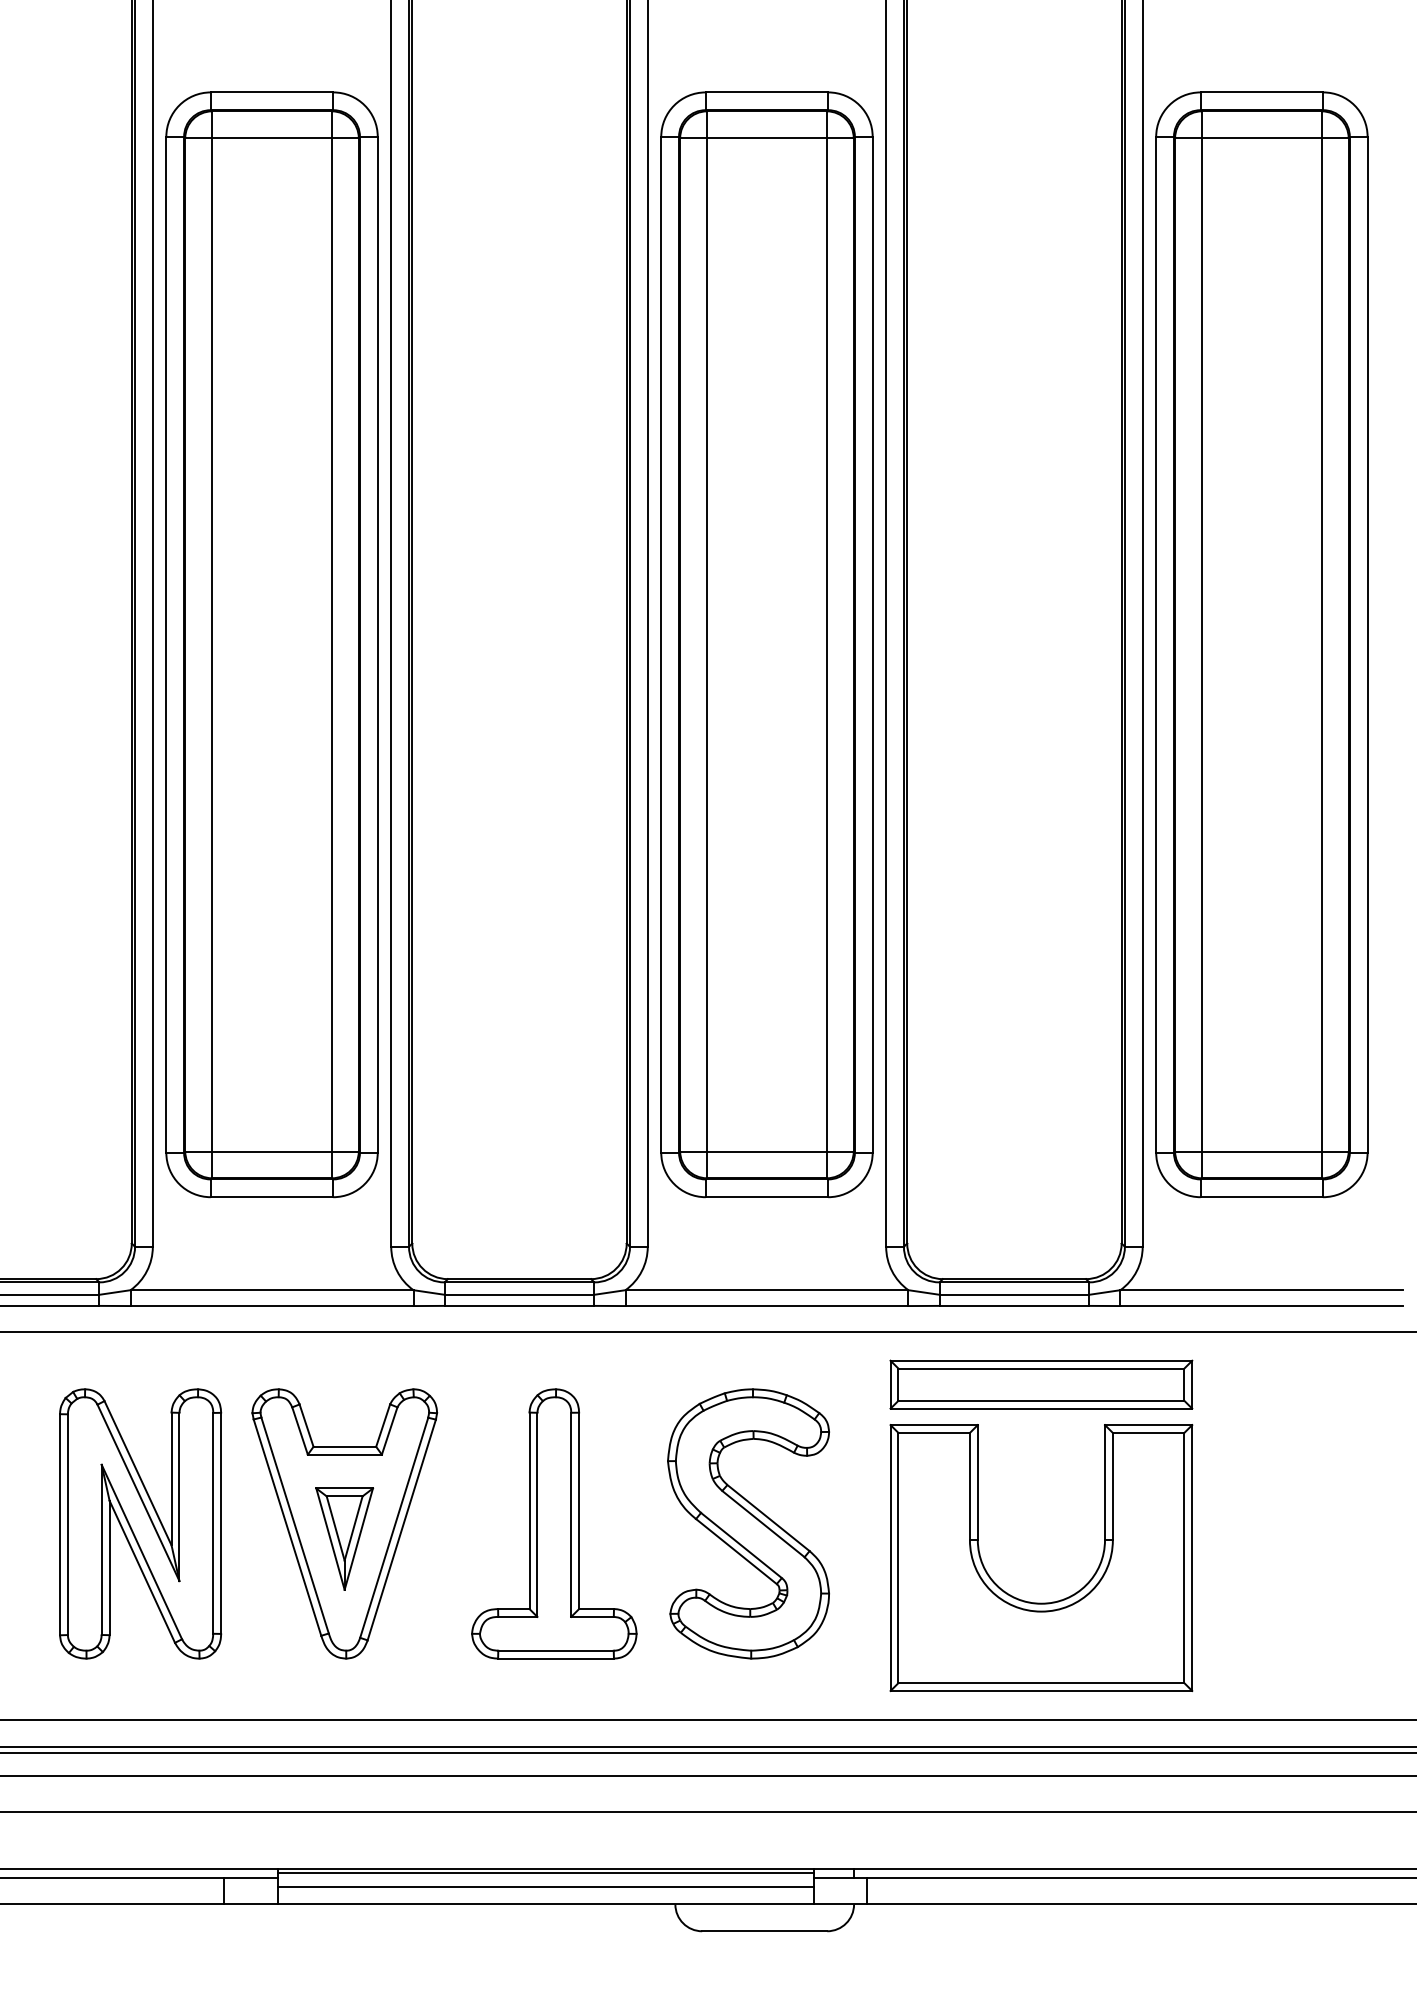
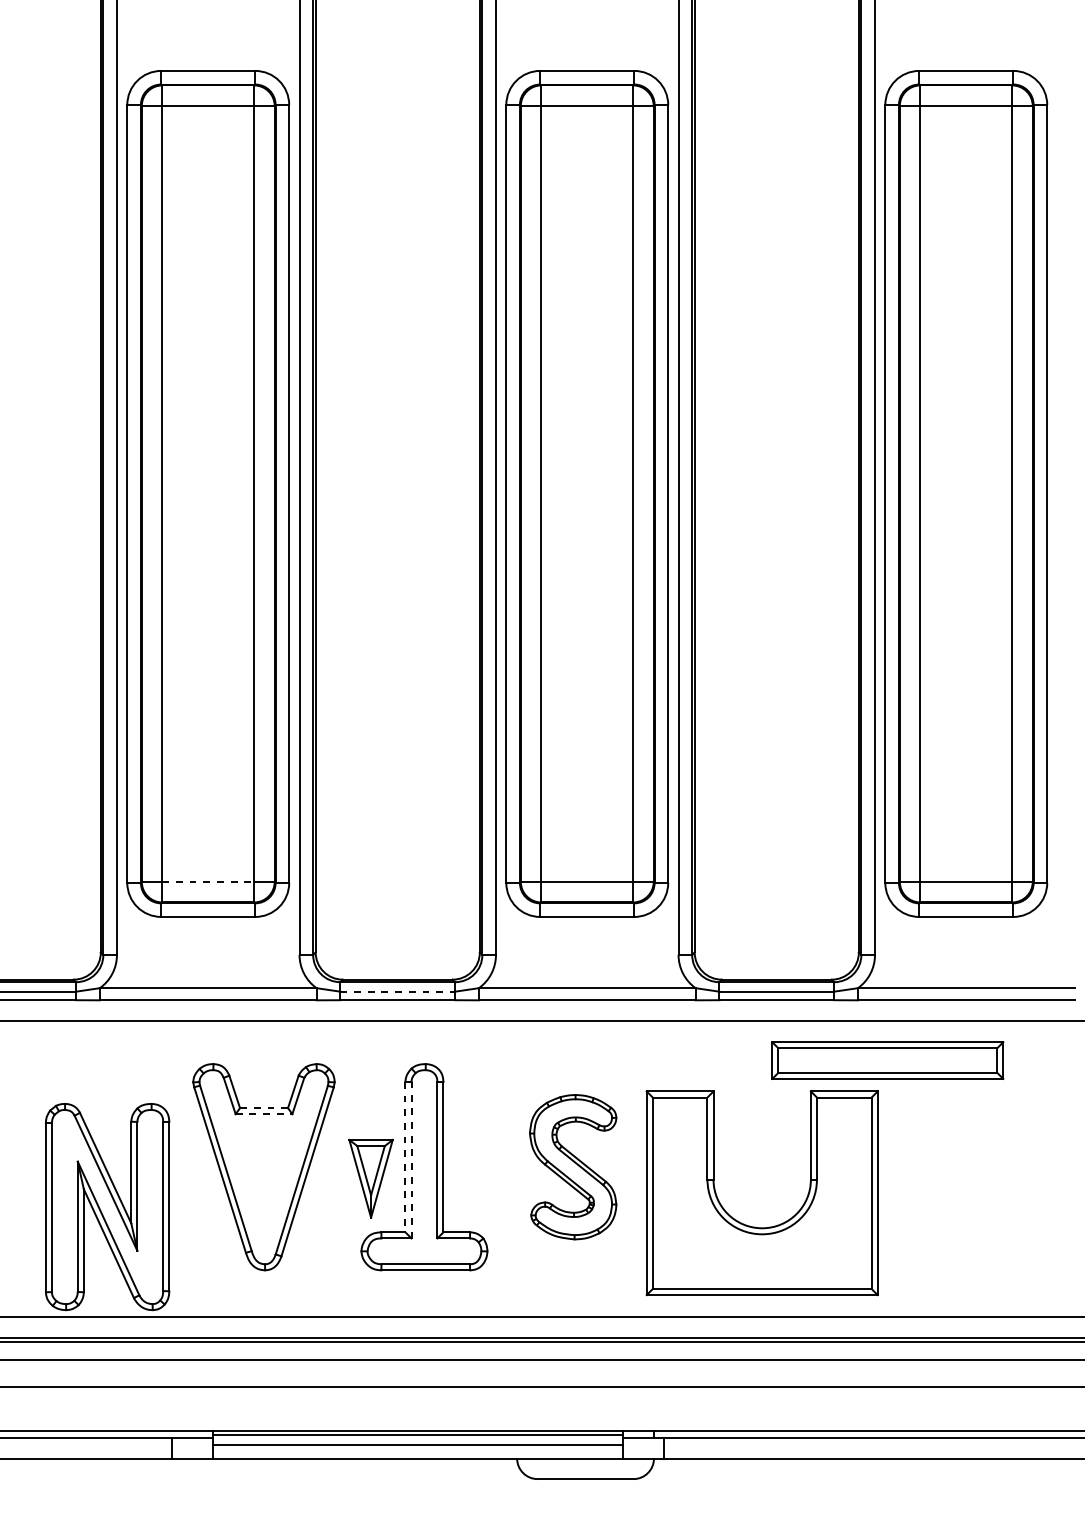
line: (272, 1151) -> (208, 881), solid -> dashed
line: (519, 1294) -> (397, 991), solid -> dashed
part: (1041, 1384) -> (887, 1060), moved
line: (344, 1446) -> (263, 1107), solid -> dashed
line: (345, 1454) -> (264, 1114), solid -> dashed
line: (529, 1511) -> (405, 1157), solid -> dashed
line: (537, 1514) -> (411, 1159), solid -> dashed
part: (140, 1523) -> (107, 1206), moved
part: (748, 1523) -> (573, 1166), size x0.7
part: (344, 1538) -> (370, 1178), moved
part: (1041, 1602) -> (762, 1227), moved

